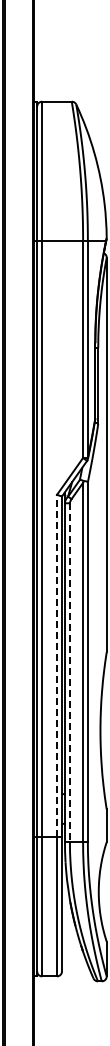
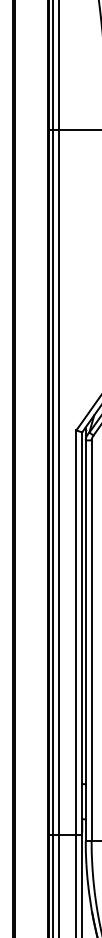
line: (57, 665) -> (76, 632), dashed -> solid
line: (69, 673) -> (91, 641), dashed -> solid

